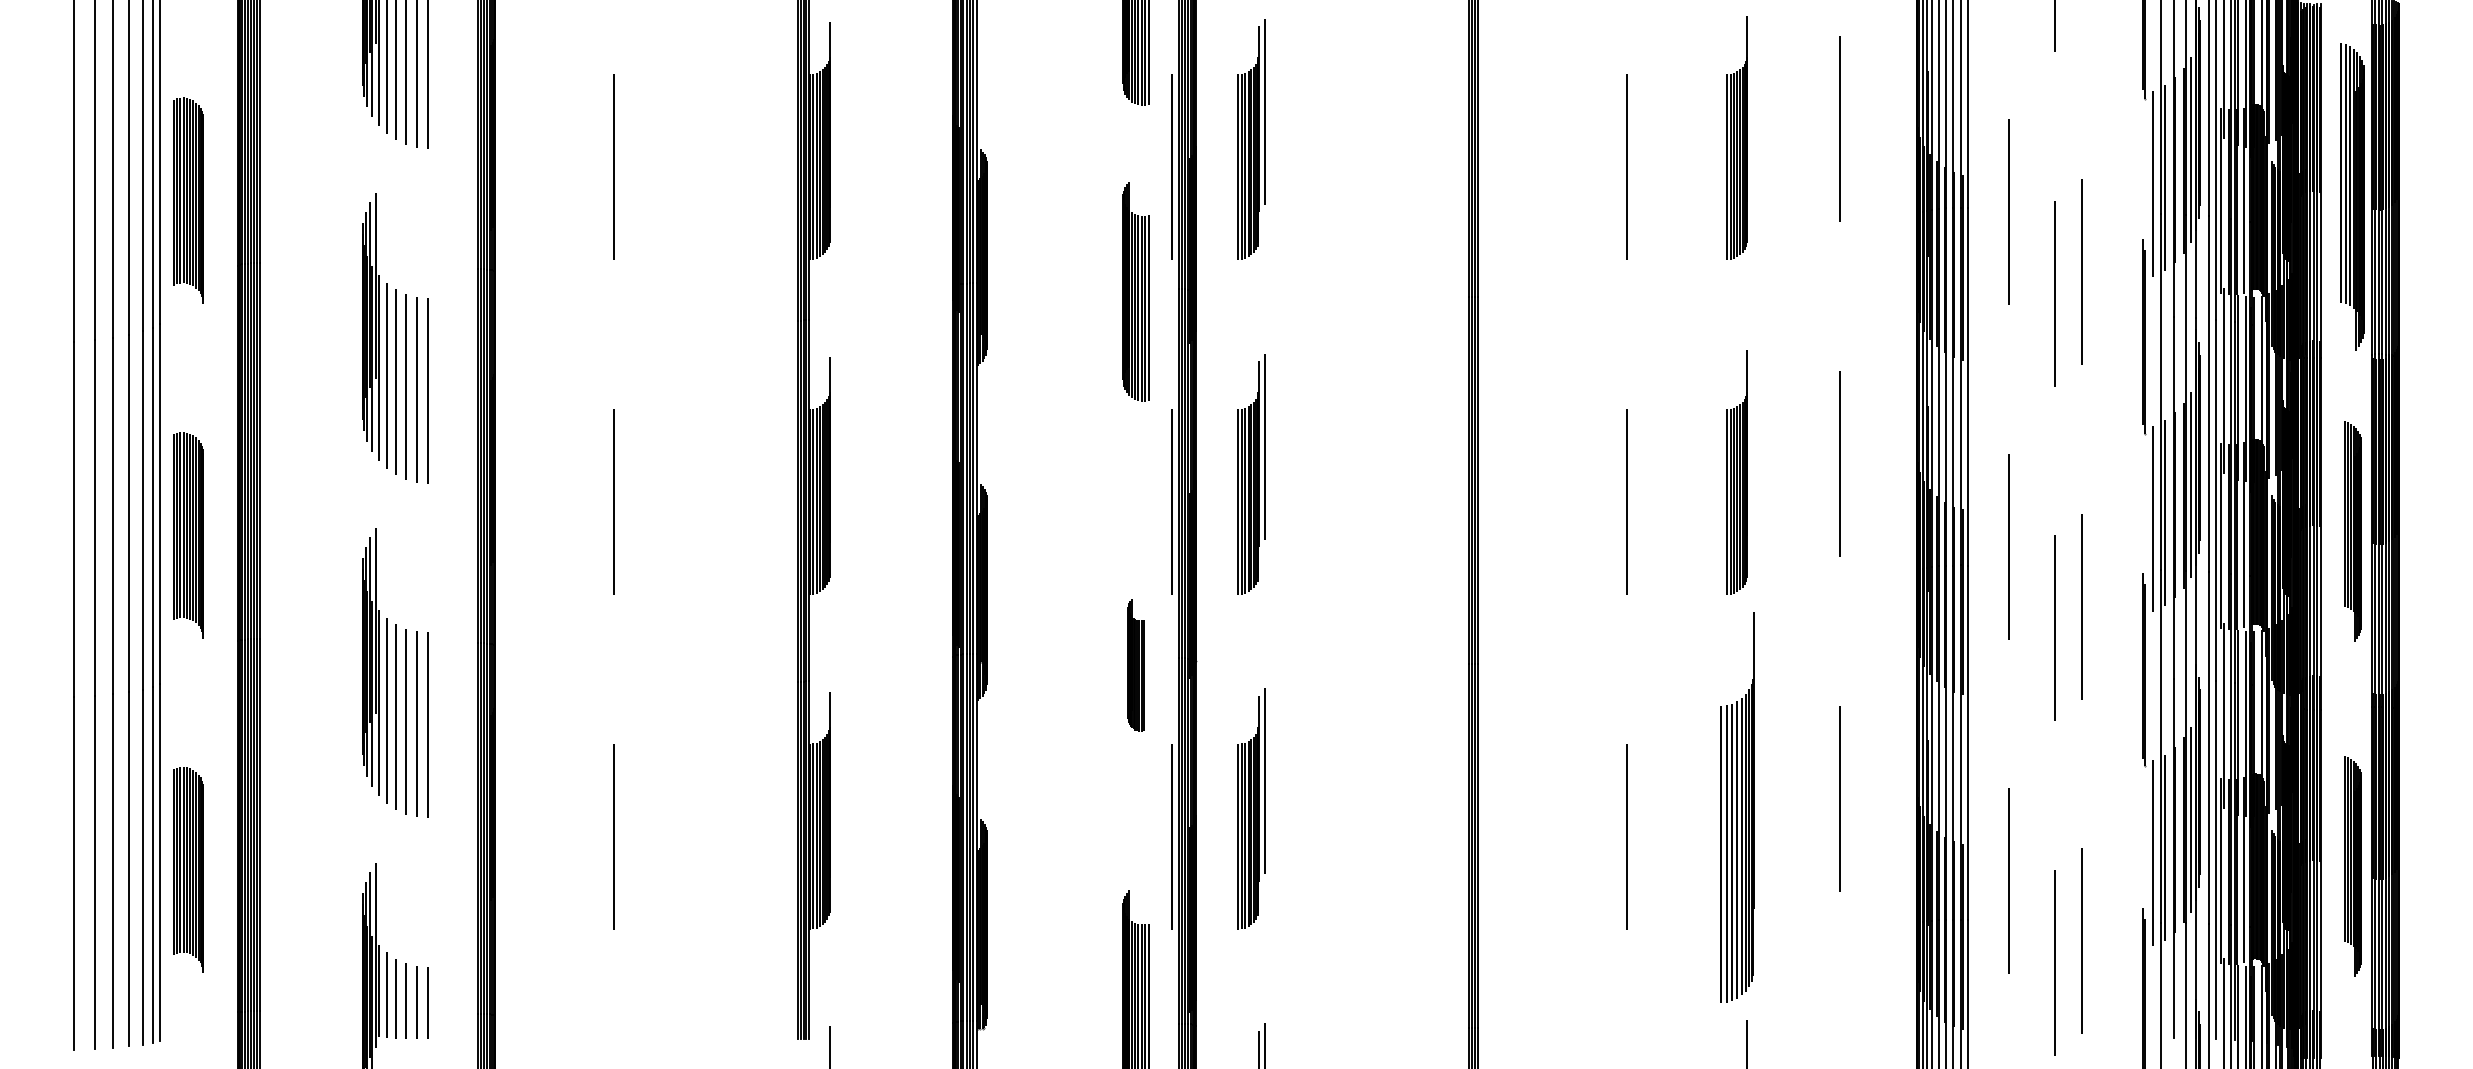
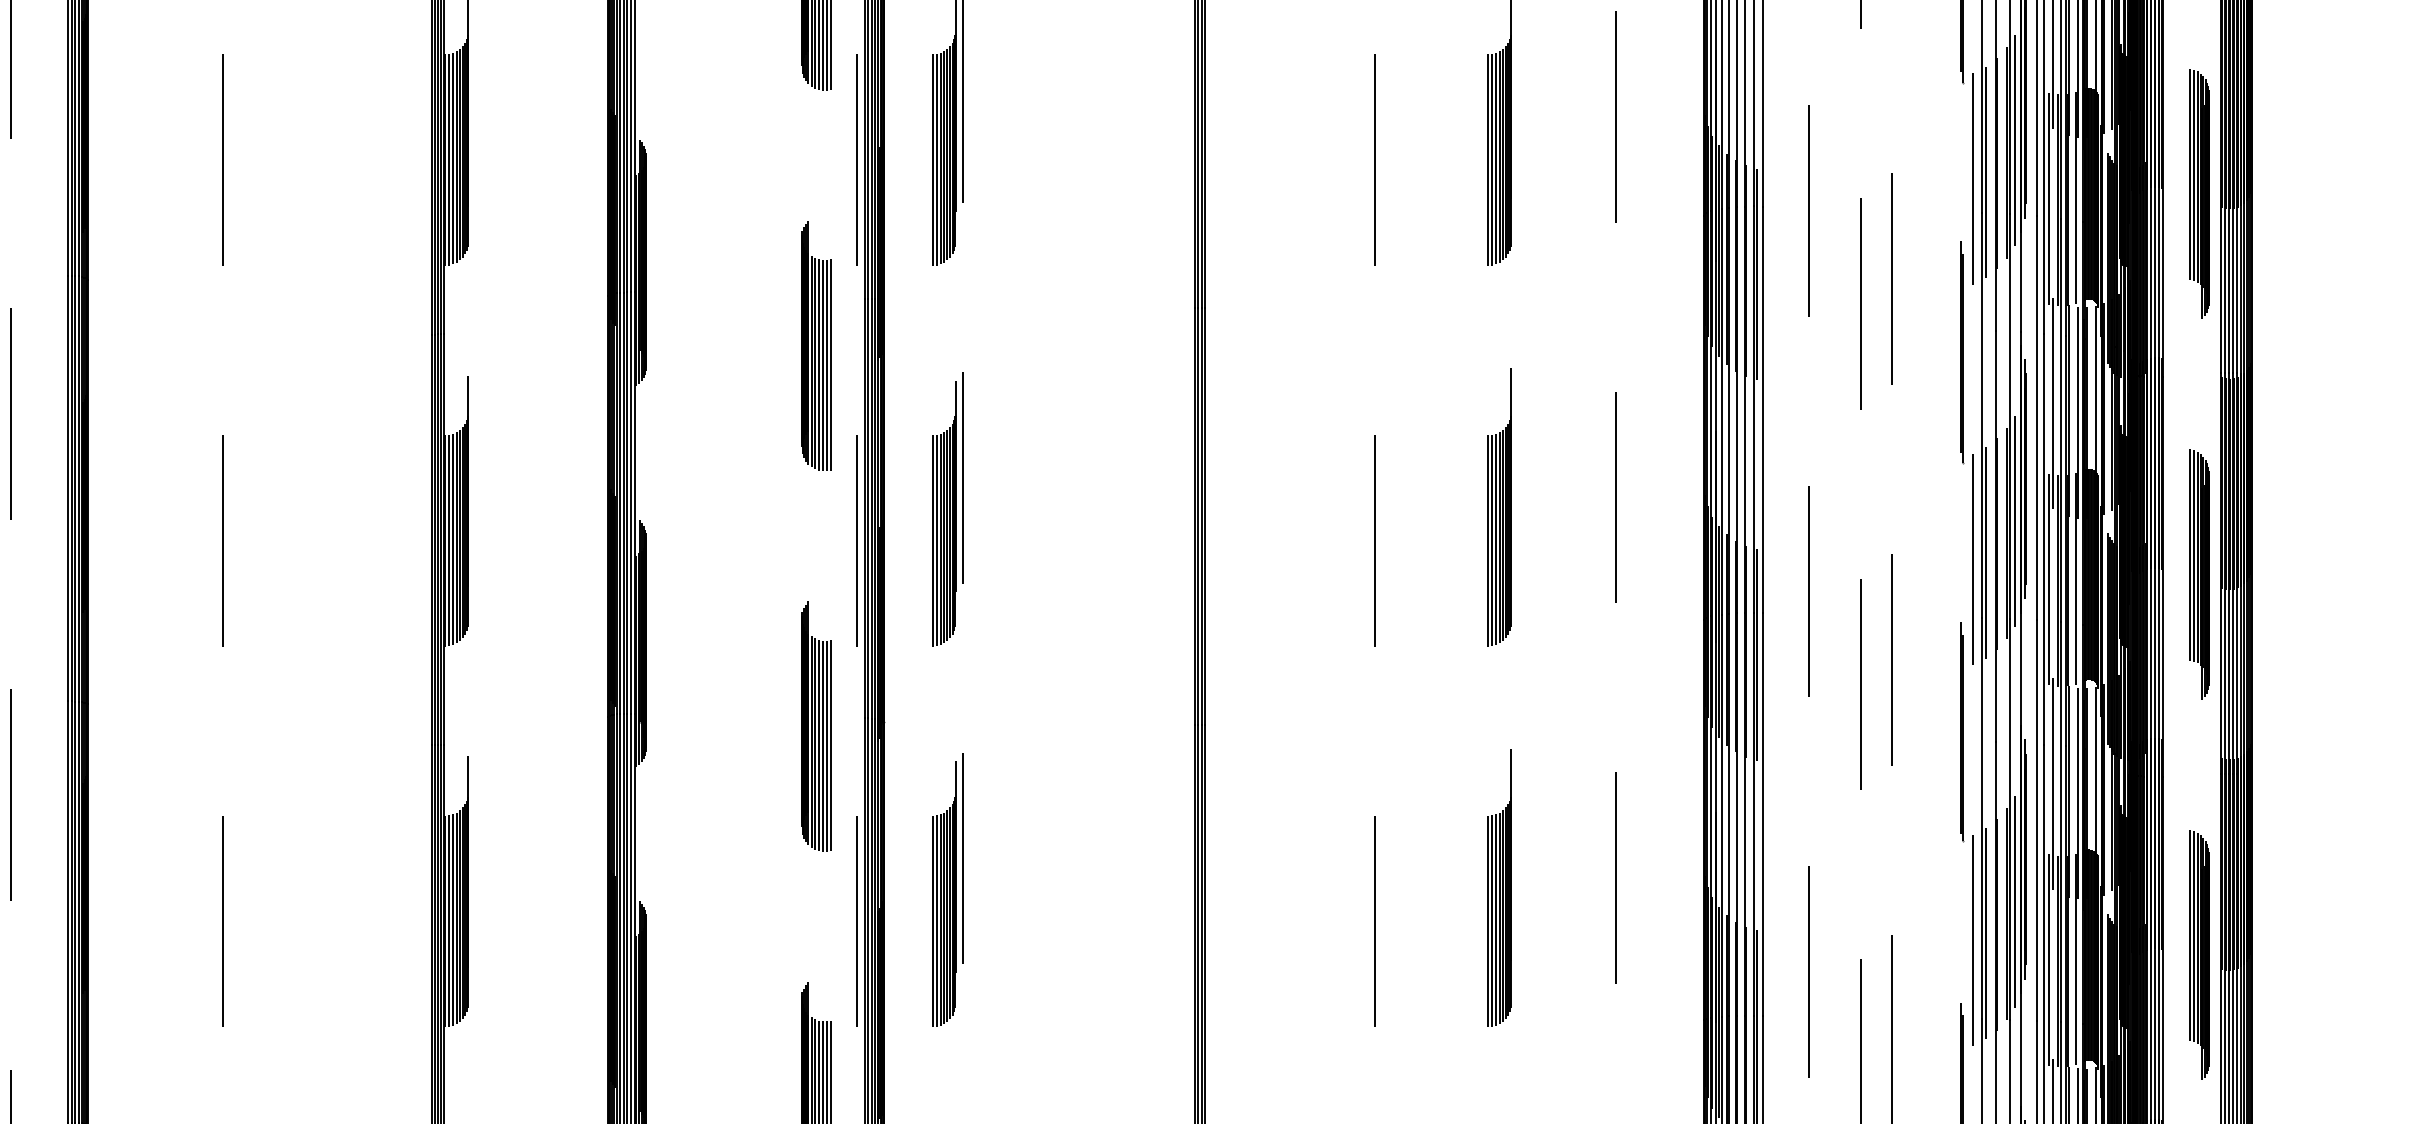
part: (2352, 196) -> (2199, 193), size x0.71
part: (1135, 291) -> (815, 345), moved
part: (1135, 665) -> (815, 726), size x1.67
part: (1736, 807) -> (1498, 888), size x0.62

